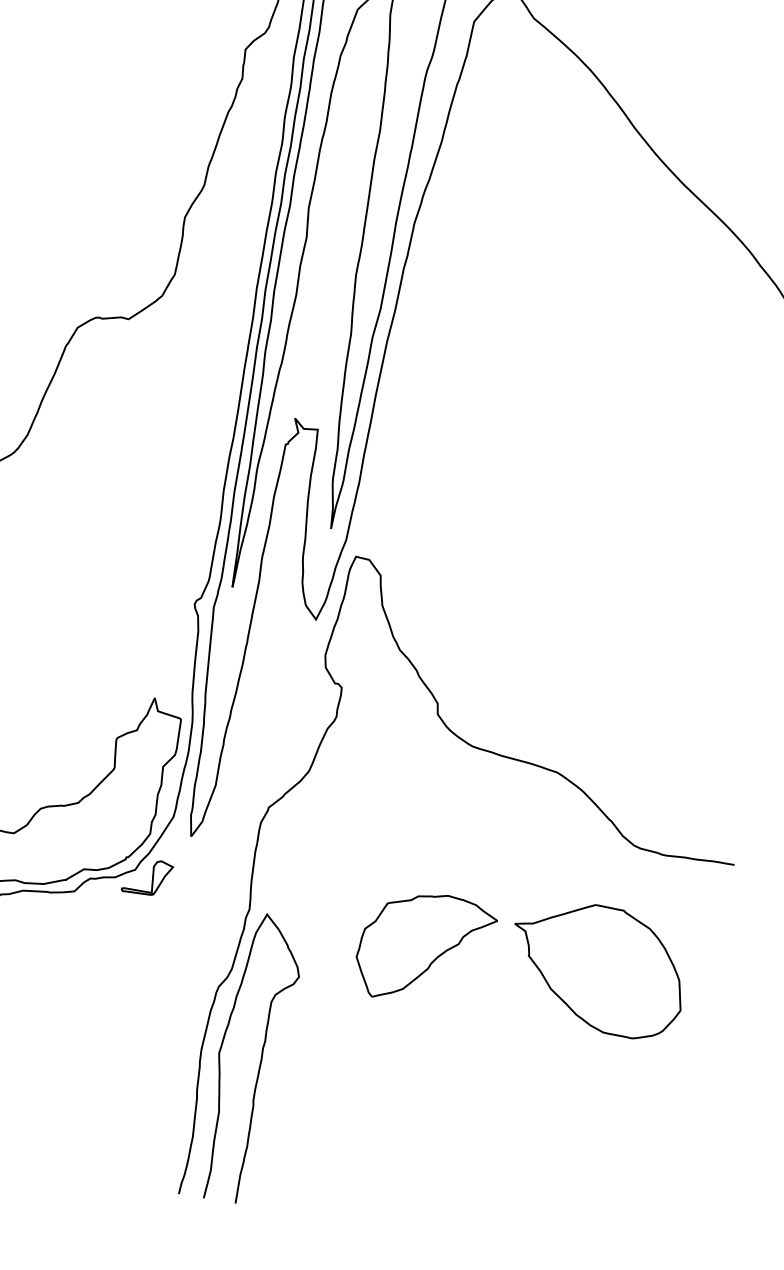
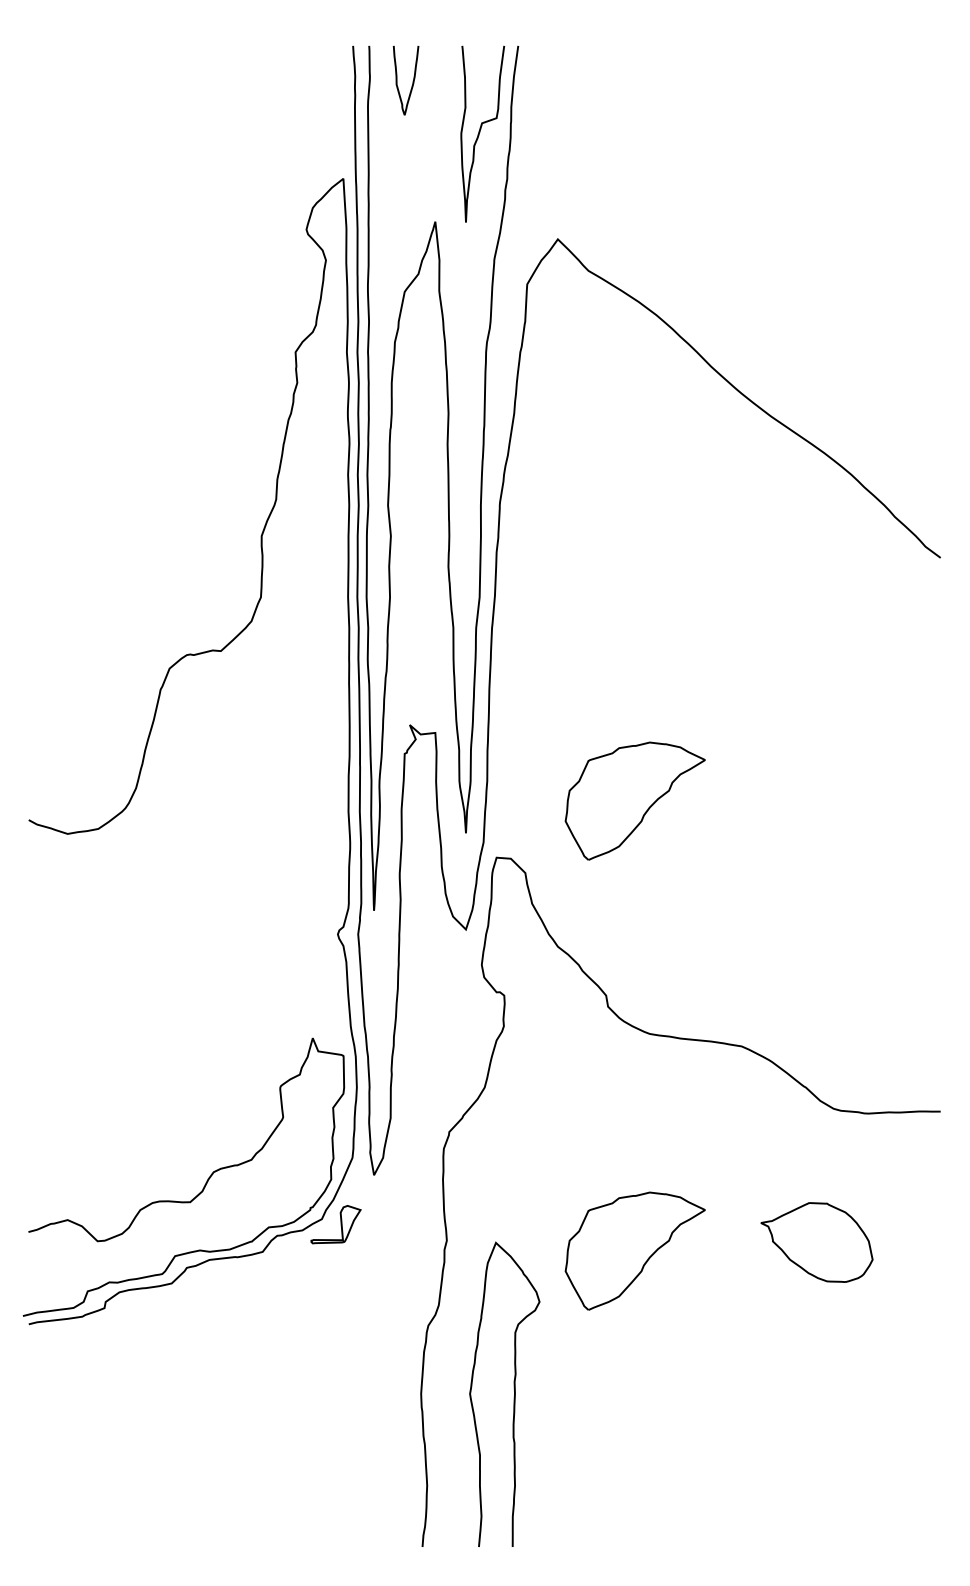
part: (494, 524) -> (634, 800), added
part: (597, 968) -> (816, 1242), size x0.6
curve: (259, 1062) -> (513, 1397), moved

